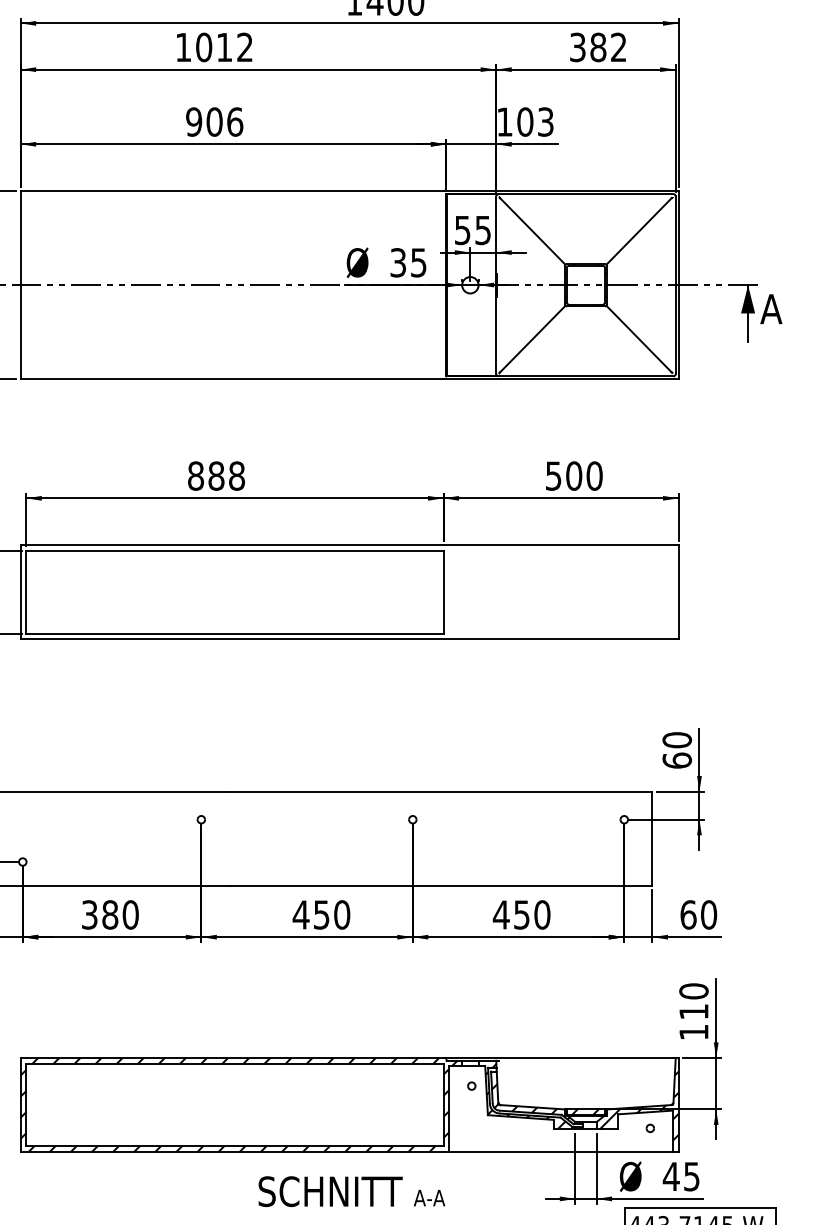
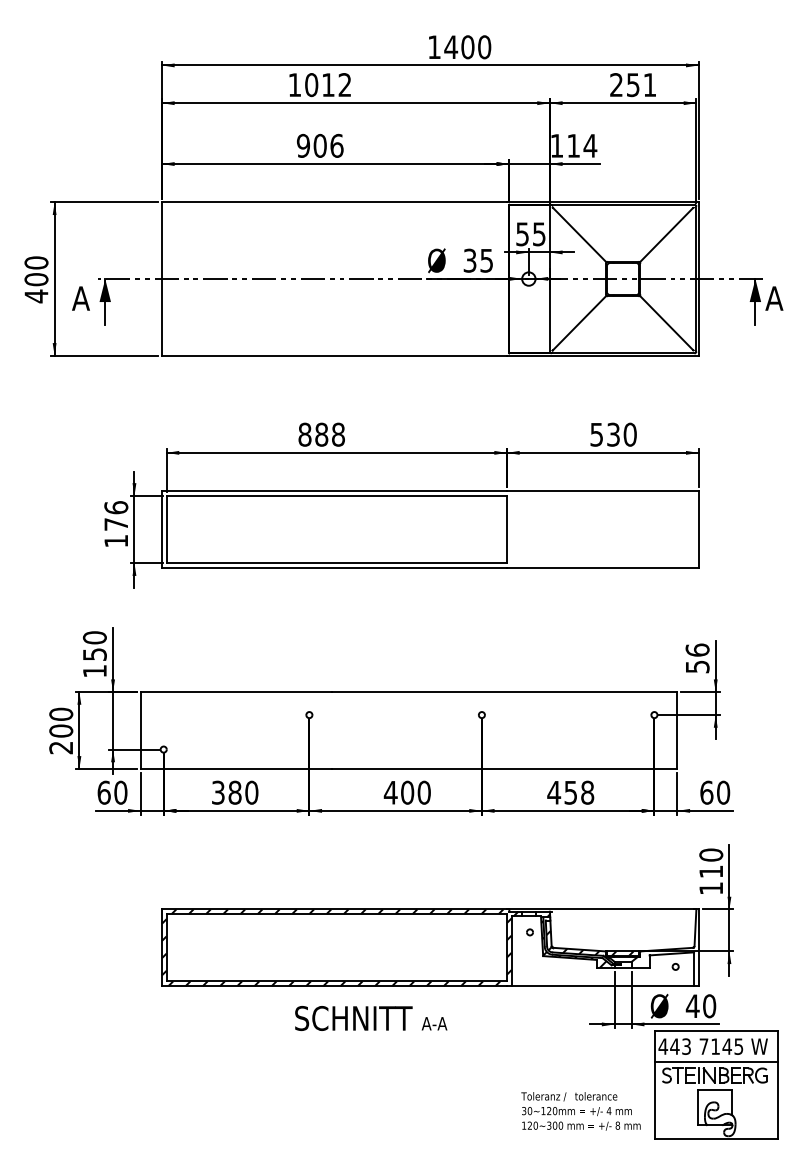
text: (597, 47) -> (632, 85), 382 -> 251
text: (536, 121) -> (582, 145), 103 -> 114
text: (574, 475) -> (613, 434), 500 -> 530
text: (677, 750) -> (697, 658), 60 -> 56
text: (321, 914) -> (407, 792), 450 -> 400
text: (542, 914) -> (587, 792), 450 -> 458
hatch: (639, 1105) -> (666, 948), removed
text: (691, 1176) -> (709, 1006), 45 -> 40
text: (352, 1191) -> (371, 1018), moved

